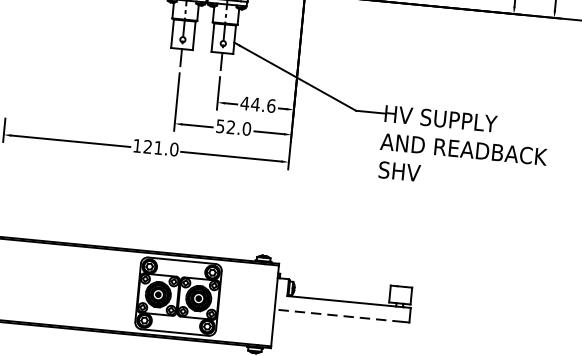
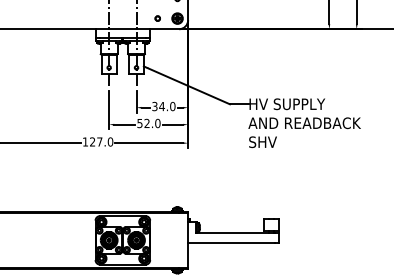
text: (257, 104) -> (163, 106), 44.6 -> 34.0
text: (158, 147) -> (99, 141), 121.0 -> 127.0
line: (337, 315) -> (230, 242), dashed -> solid

